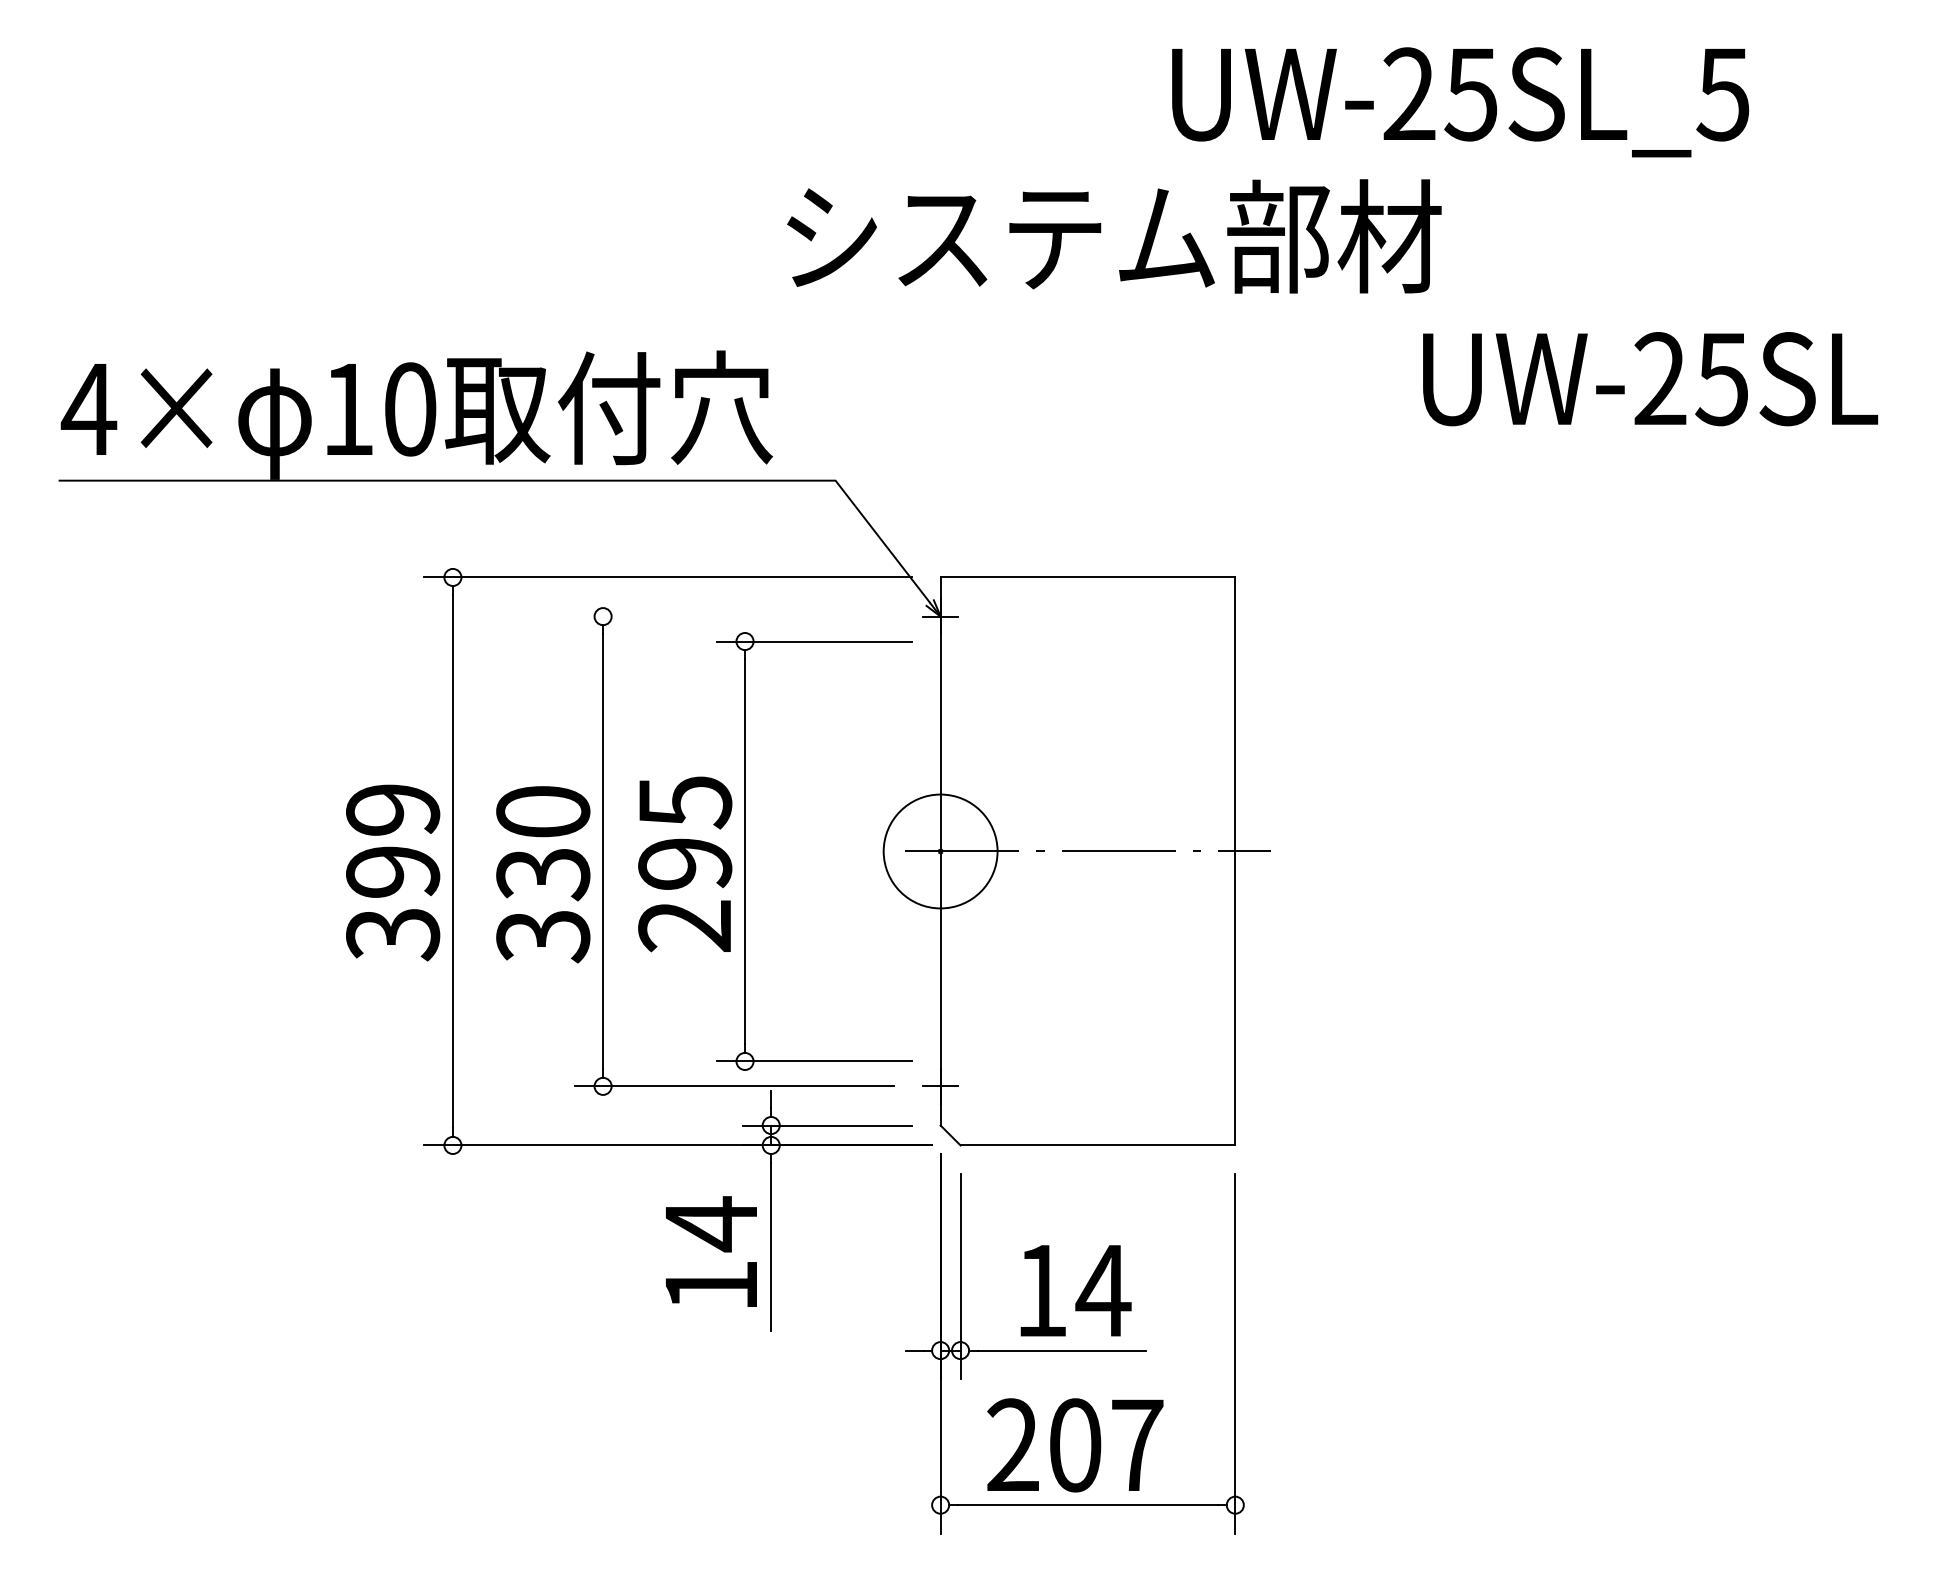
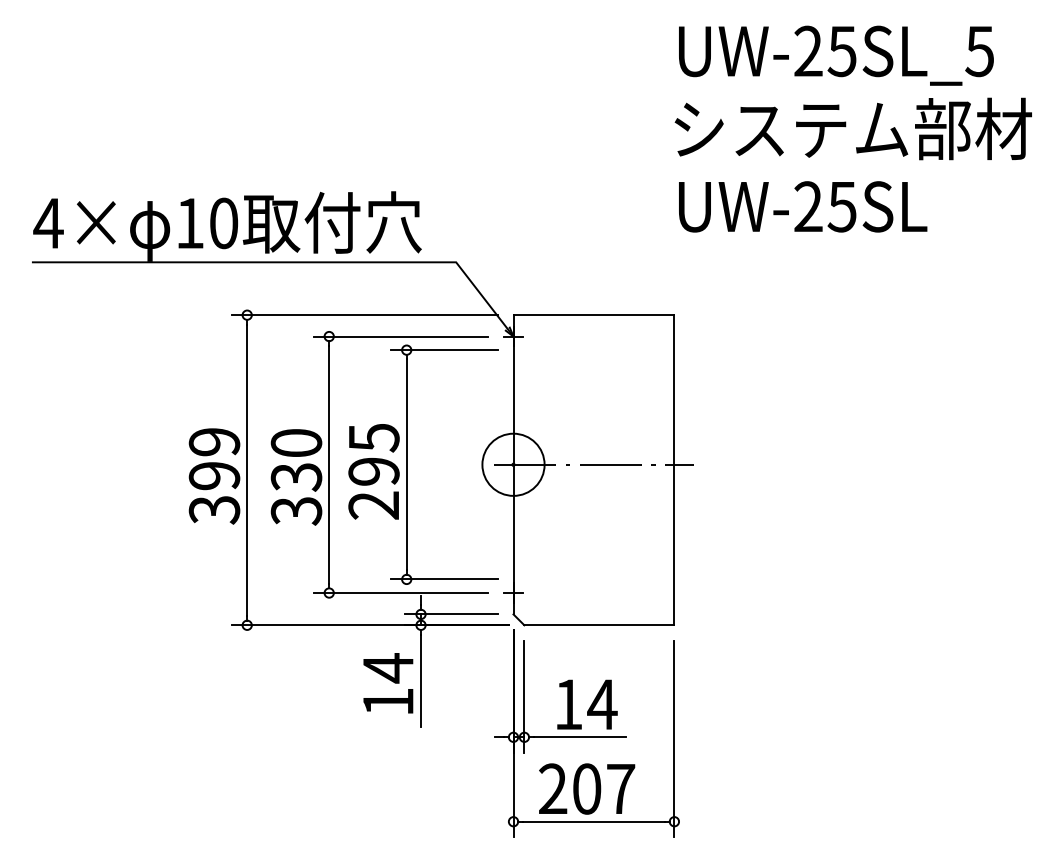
text: (1460, 101) -> (836, 55), moved
text: (1112, 235) -> (852, 128), moved
text: (1651, 378) -> (803, 206), moved
line: (733, 616) -> (400, 336), added

